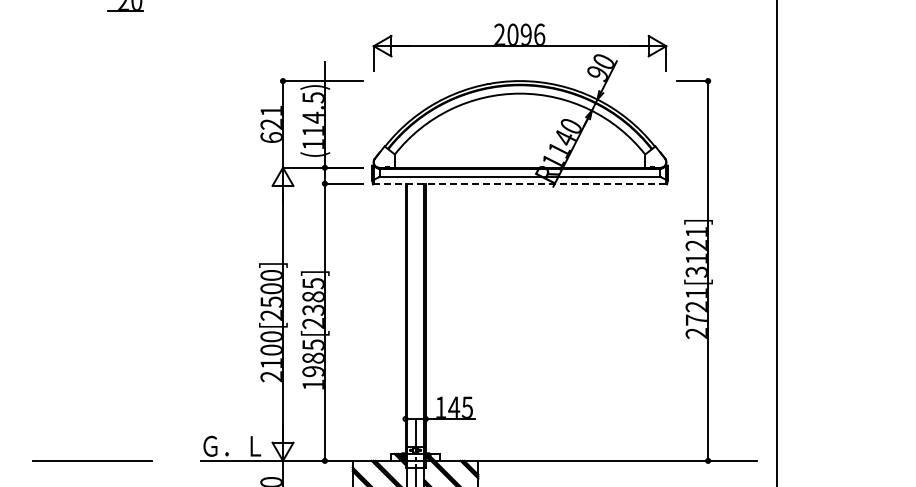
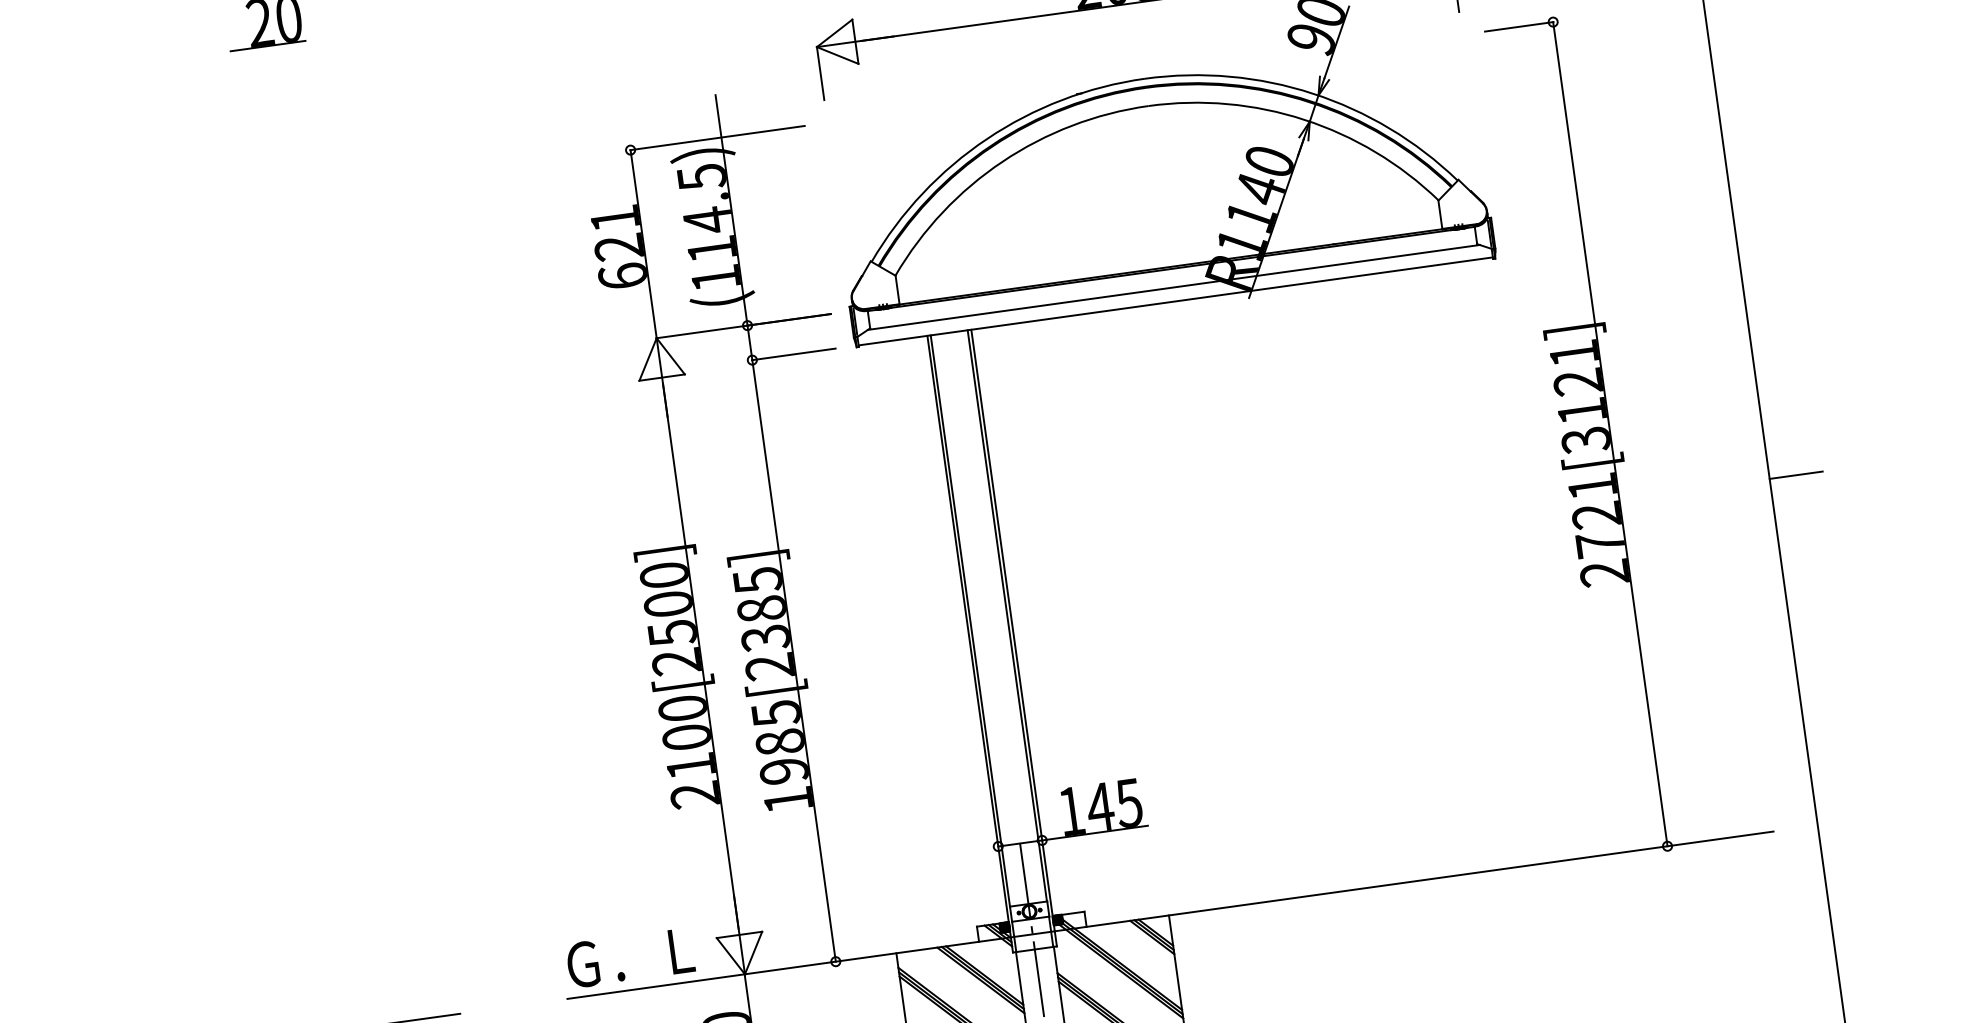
line: (519, 183) -> (1174, 301), dashed -> solid
line: (789, 301) -> (1796, 475), added

